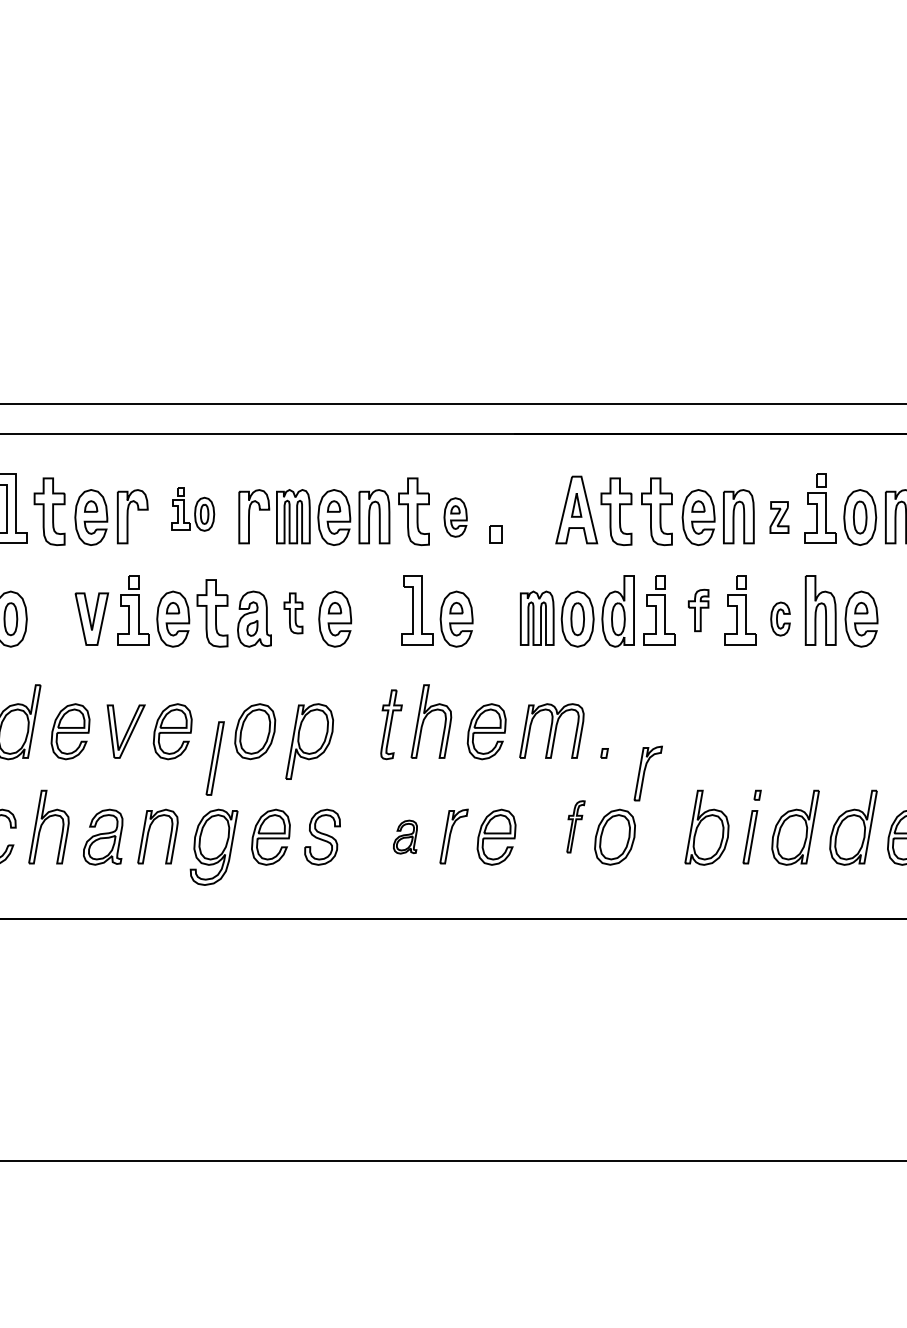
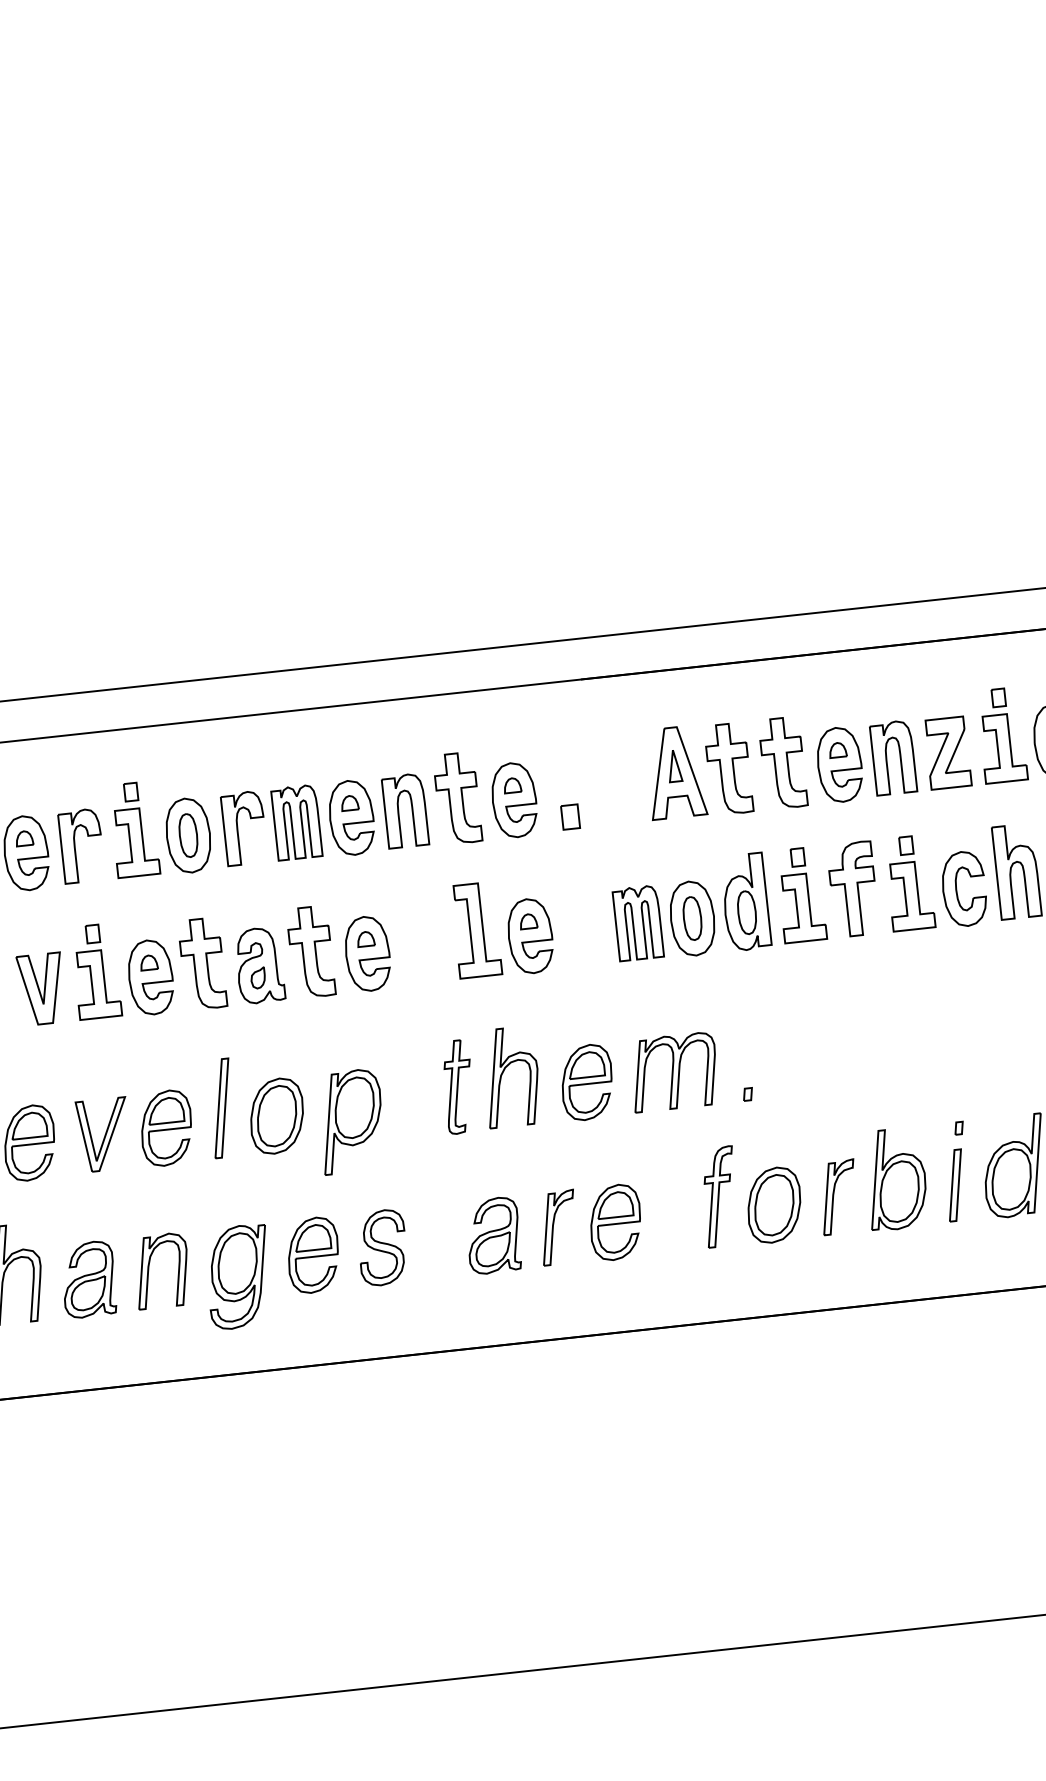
part: (192, 509) -> (160, 827), size x1.67
part: (455, 517) -> (514, 800), size x1.43
part: (779, 517) -> (948, 753), size x1.67
part: (698, 610) -> (853, 889), size x1.67
part: (293, 613) -> (311, 952), size x1.67
part: (780, 618) -> (964, 888), size x1.67
part: (214, 758) -> (220, 1108), moved
part: (647, 773) -> (837, 1197), moved
part: (575, 826) -> (719, 1196), size x1.43
part: (405, 836) -> (493, 1234), size x1.67

